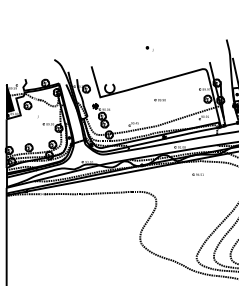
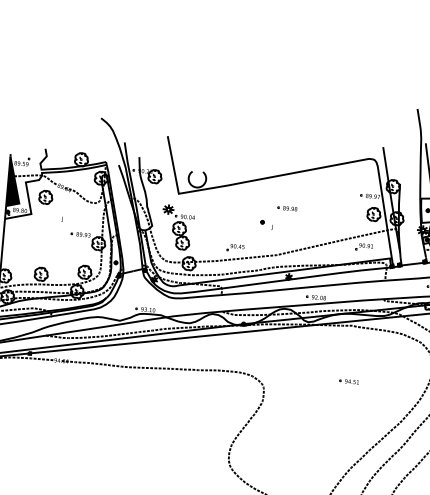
part: (149, 48) -> (266, 223), moved
part: (197, 174) -> (347, 381), moved

